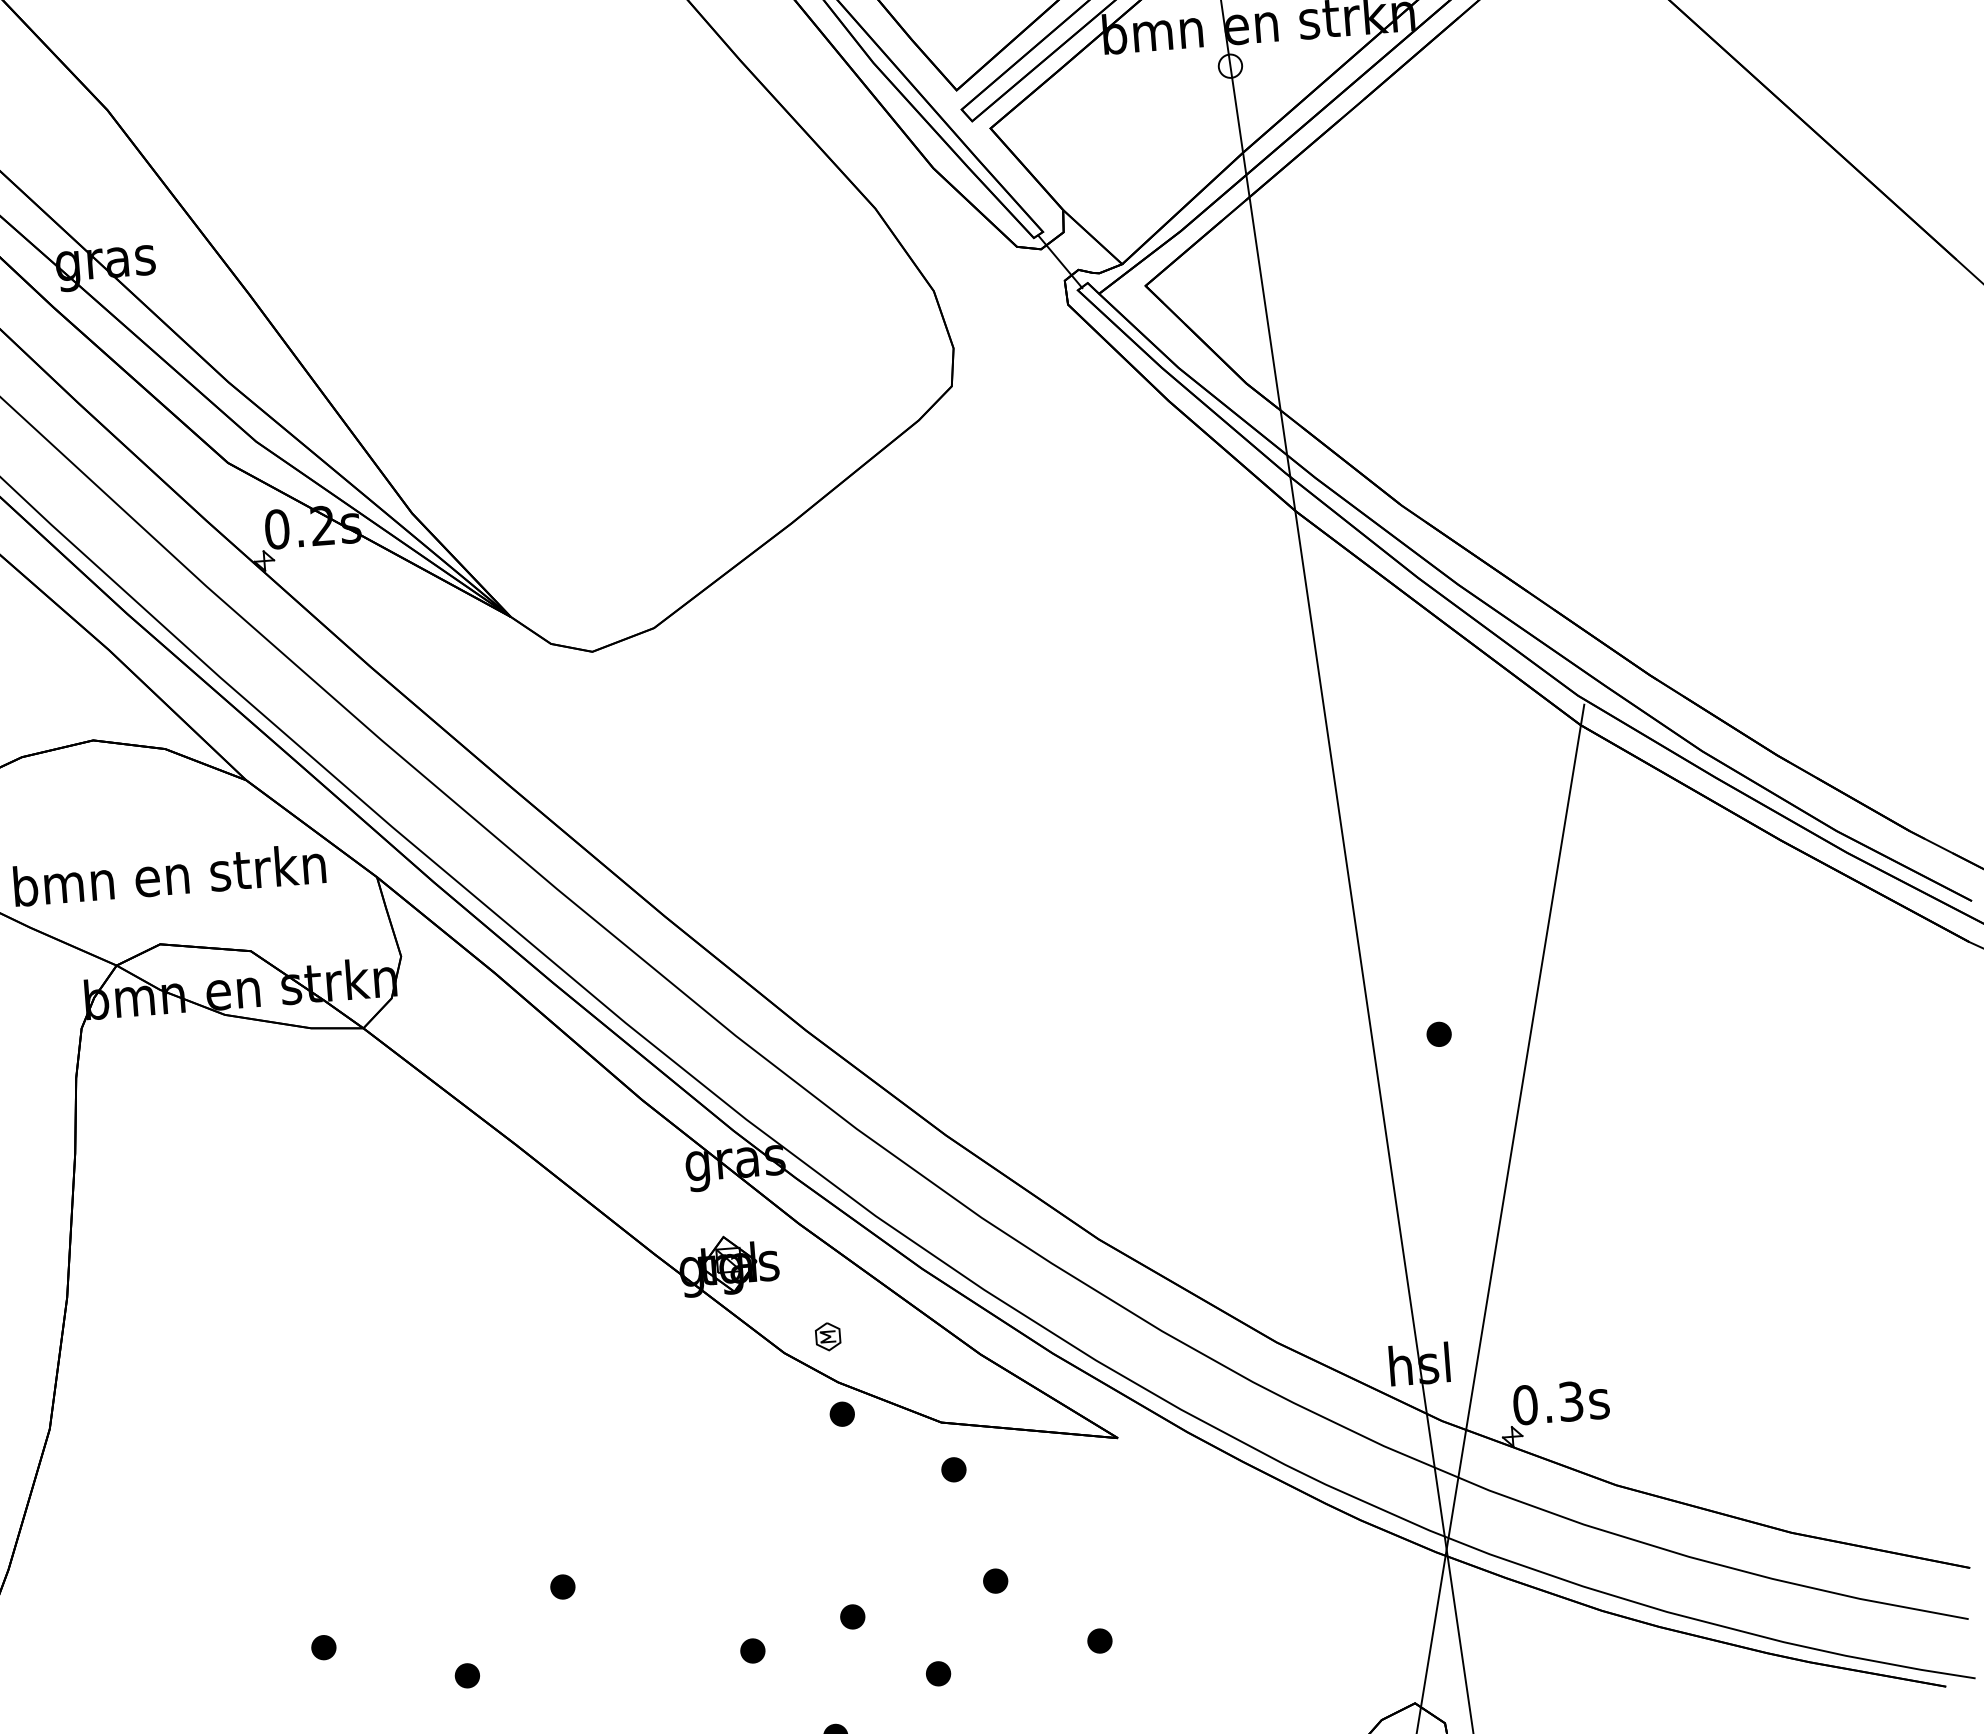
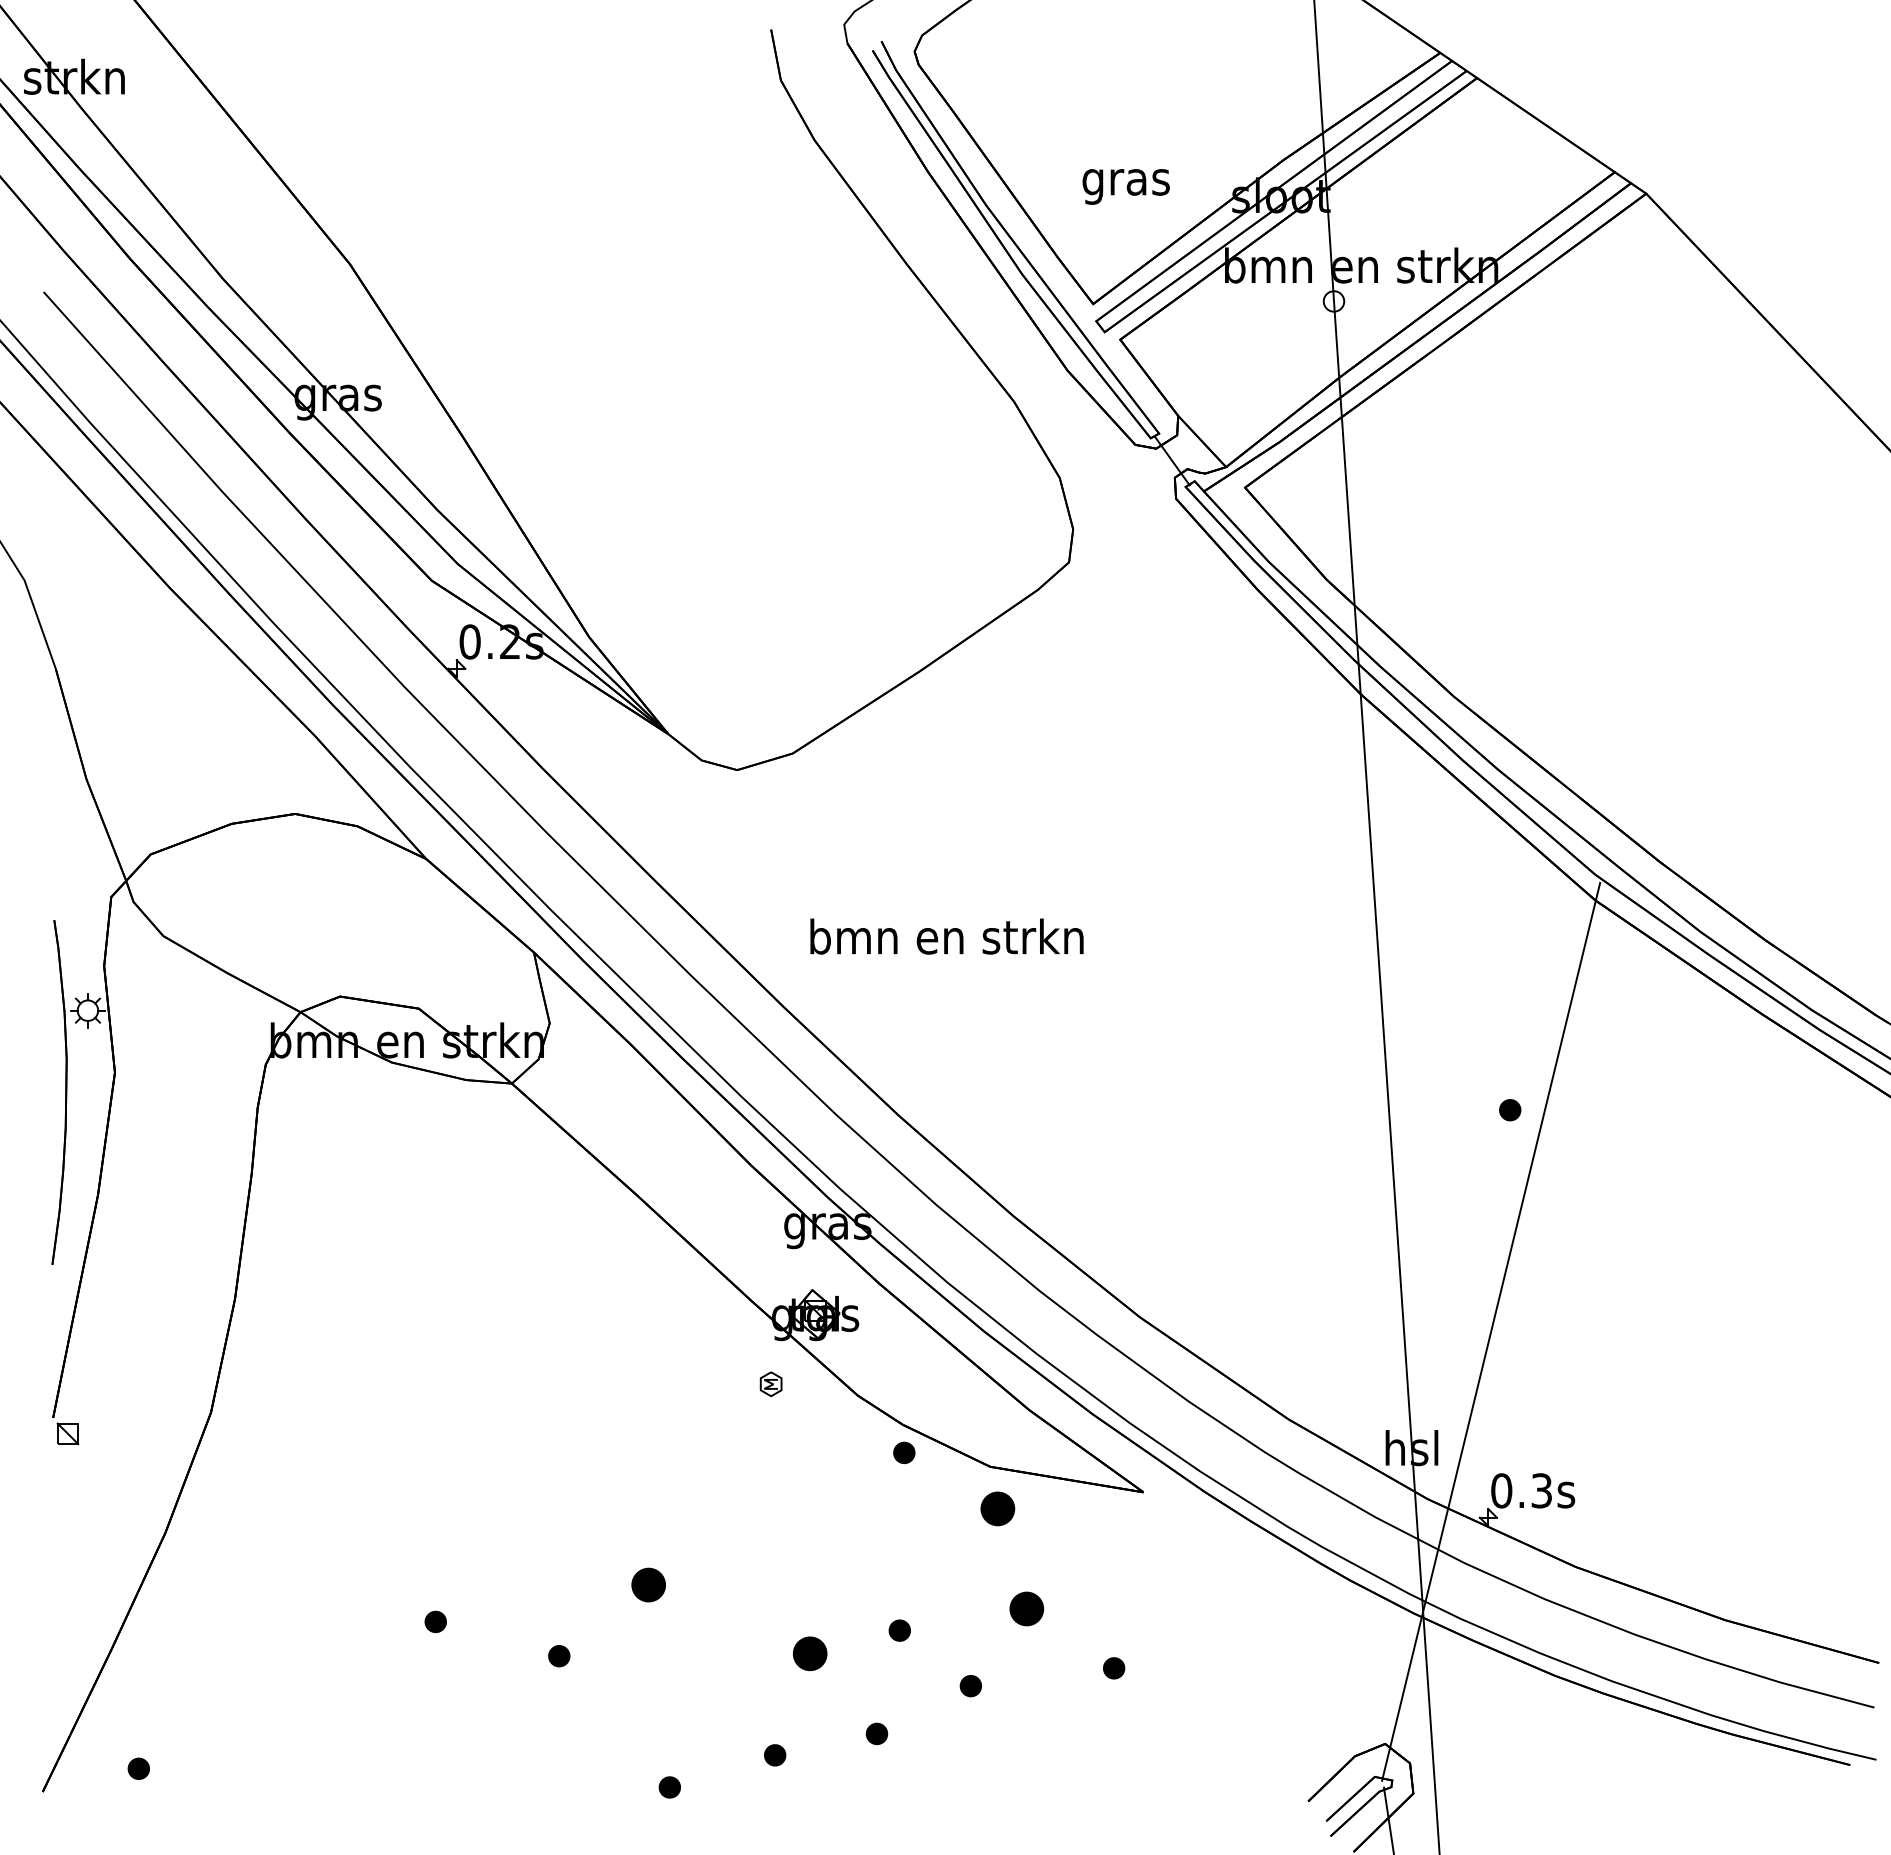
text: (169, 874) -> (946, 936), moved
part: (1439, 1034) -> (1510, 1110), moved
part: (827, 1337) -> (770, 1384), moved
part: (954, 1469) -> (998, 1508), size x1.6
part: (996, 1580) -> (1027, 1608), size x1.6
part: (562, 1586) -> (648, 1584), size x1.6
part: (753, 1650) -> (810, 1653), size x1.6

